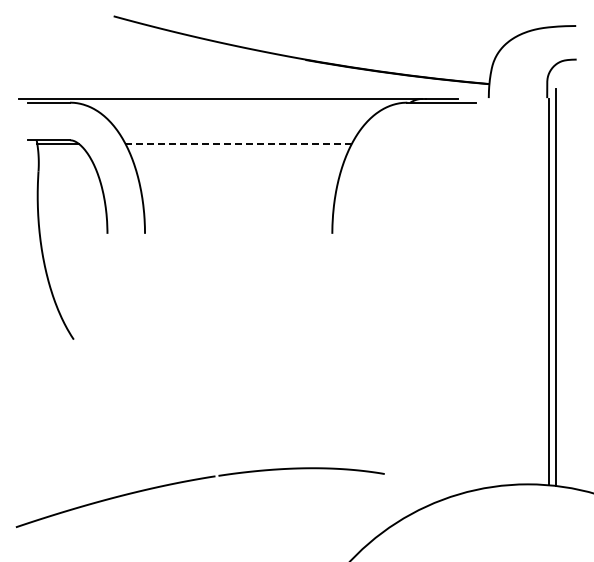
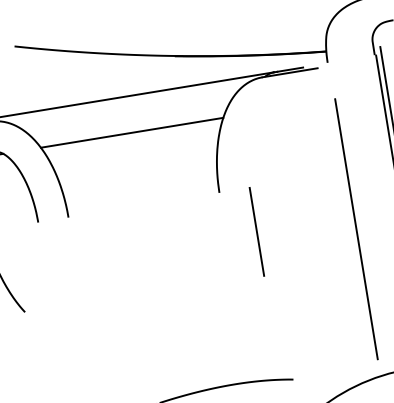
line: (238, 143) -> (131, 132), dashed -> solid
line: (369, 287) -> (256, 231), added
line: (490, 304) -> (356, 228), added

